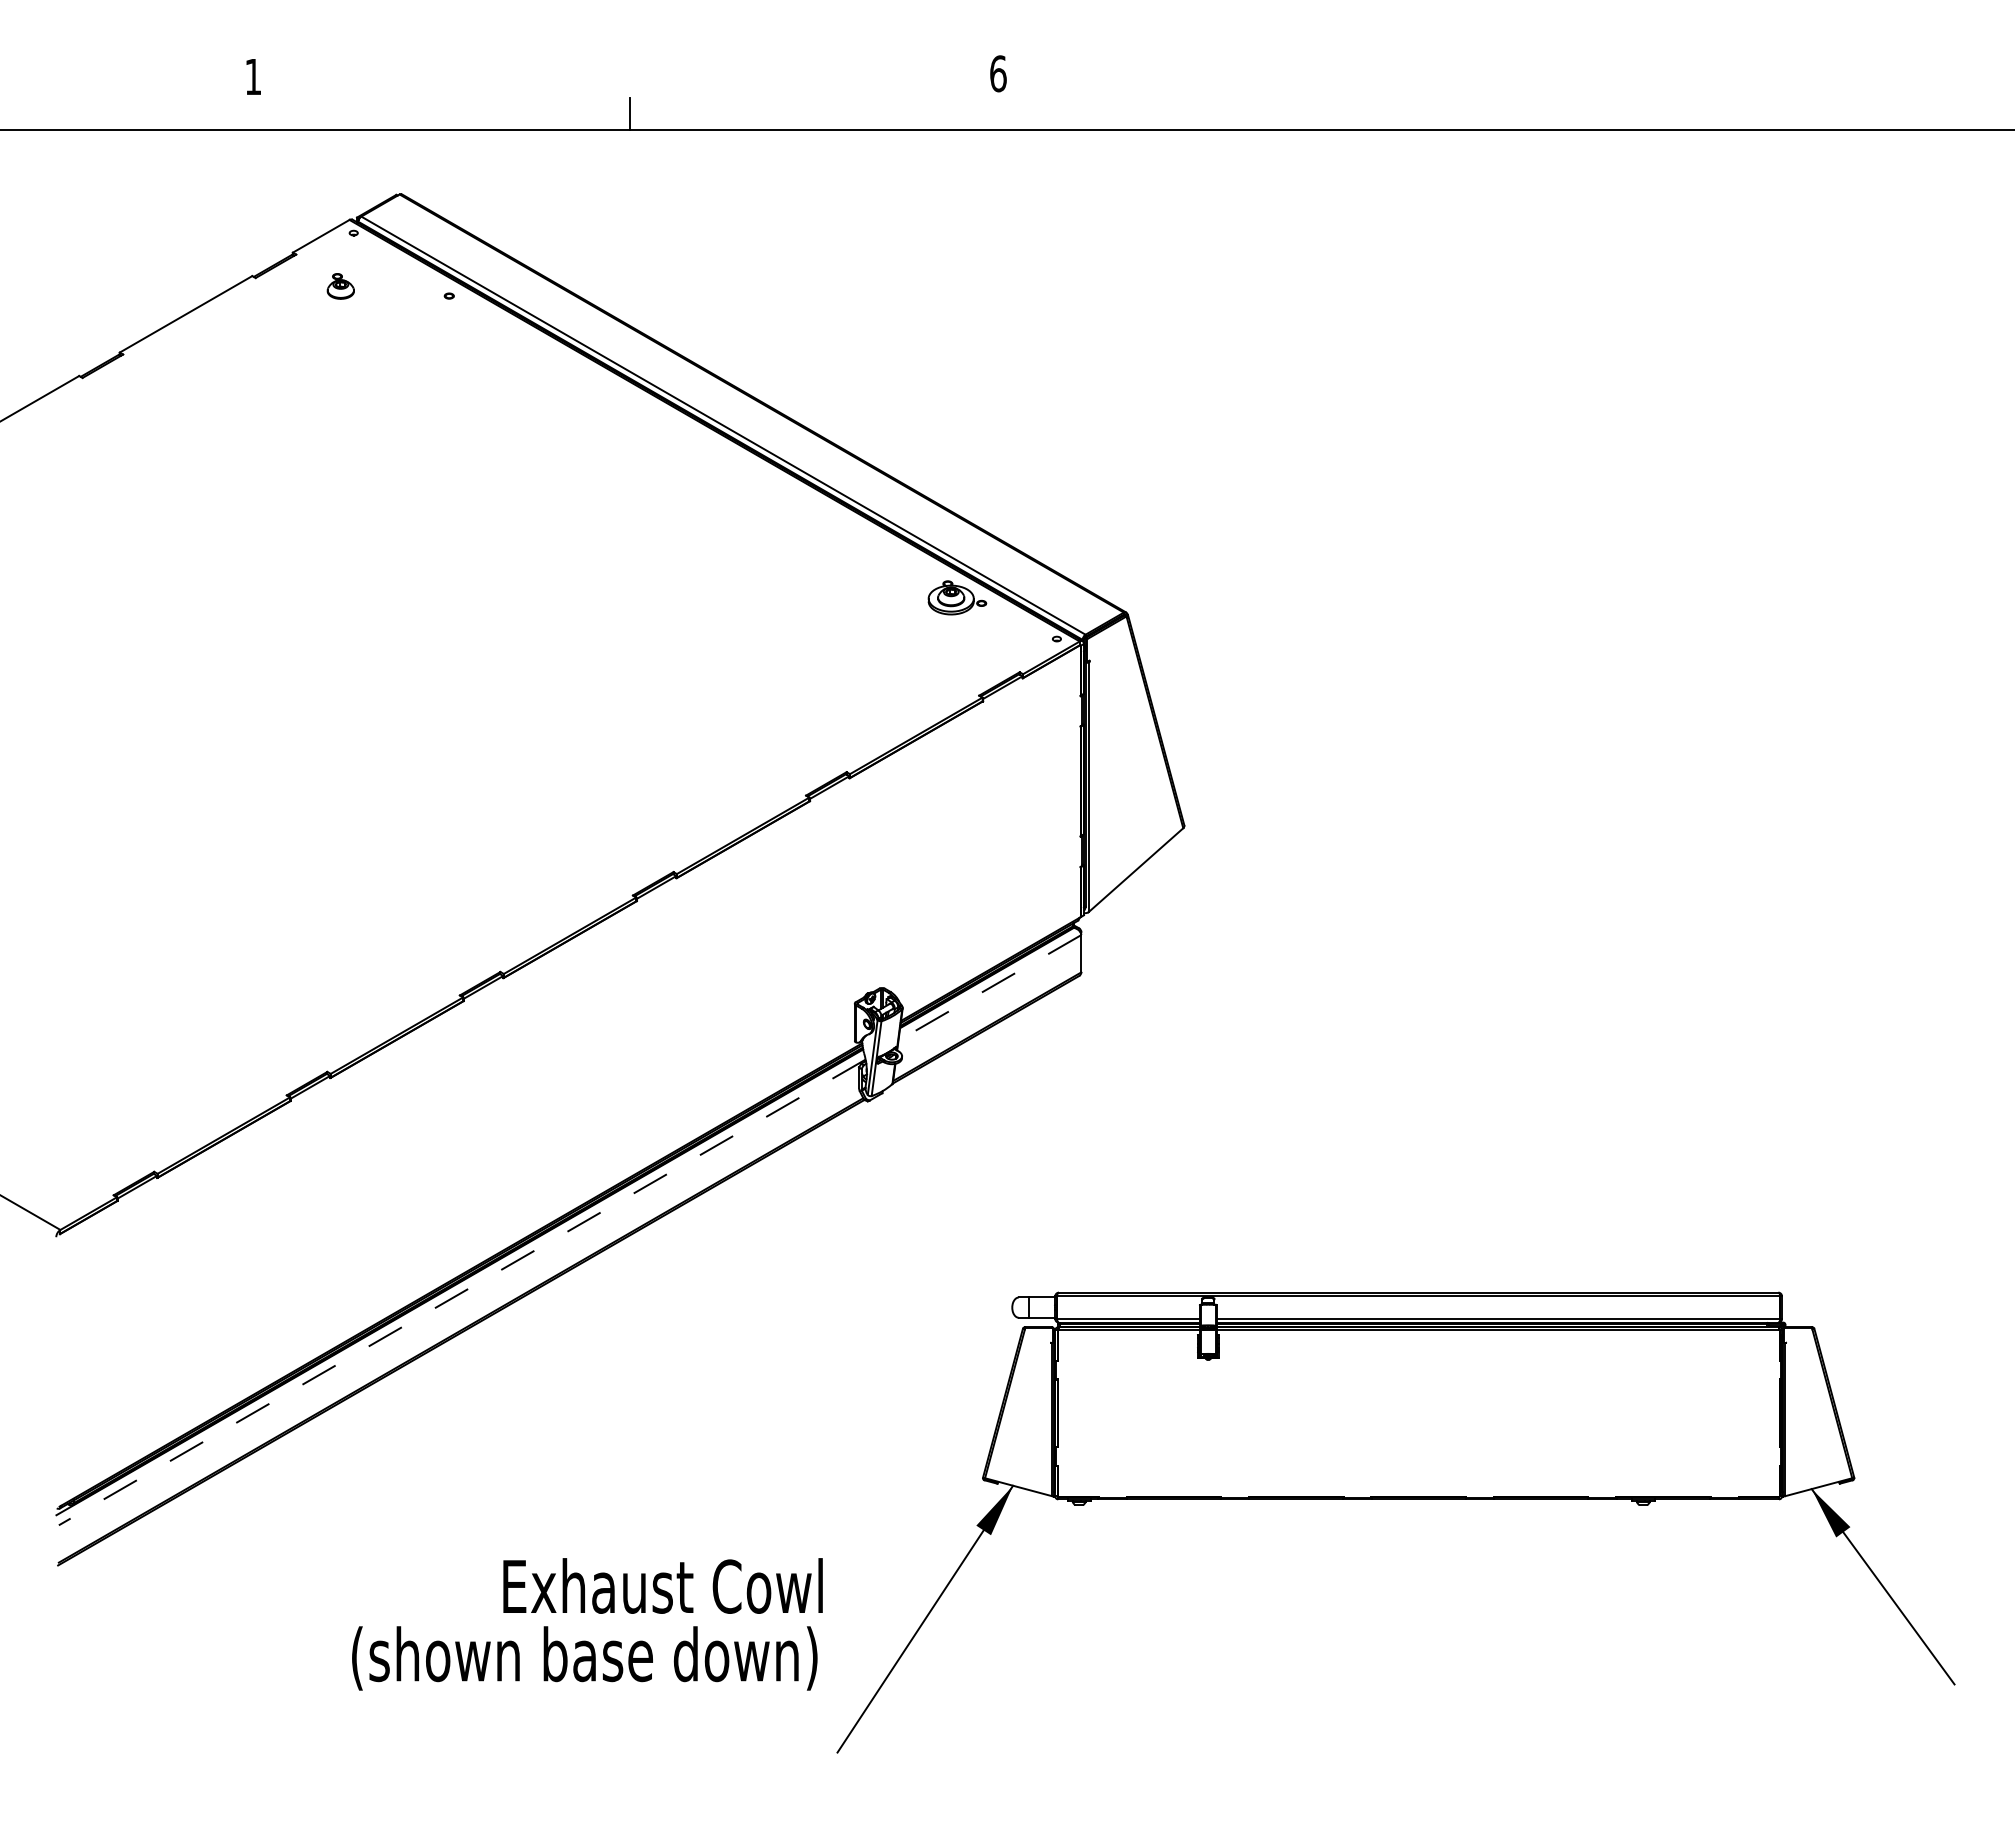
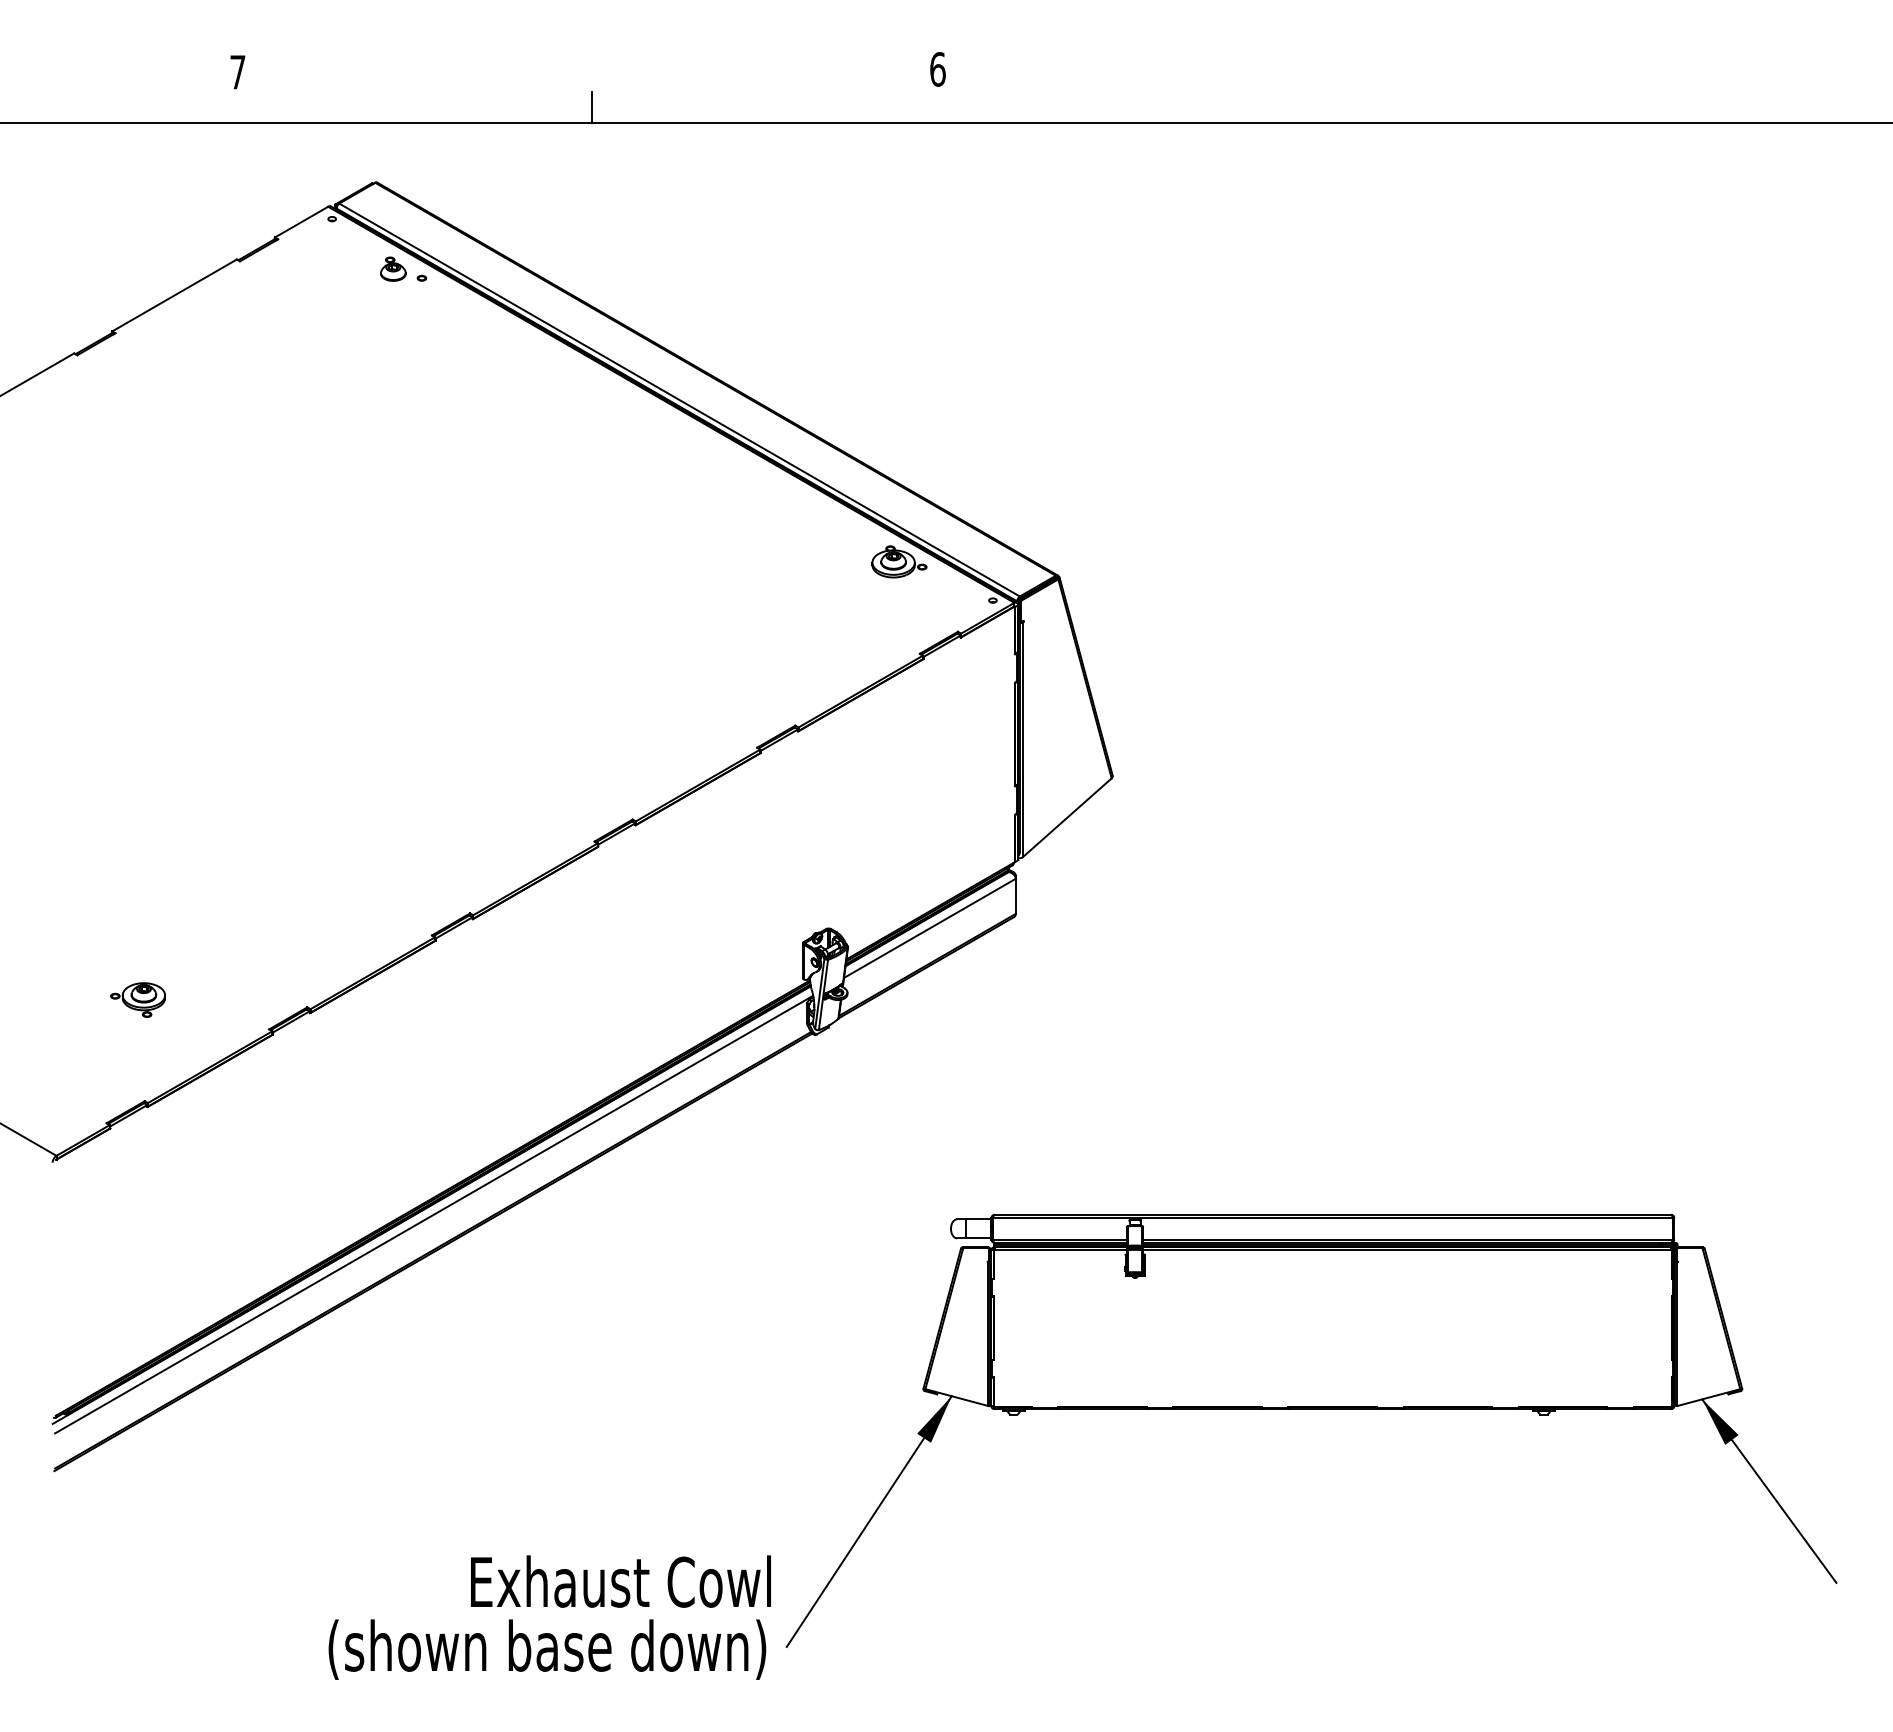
text: (253, 76) -> (237, 71), 1 -> 7
part: (340, 286) -> (393, 269), moved
line: (989, 987) -> (929, 928), dashed -> solid
part: (146, 1064) -> (137, 1000), added
line: (462, 1292) -> (434, 1214), dashed -> solid
text: (587, 1624) -> (549, 1617), moved

